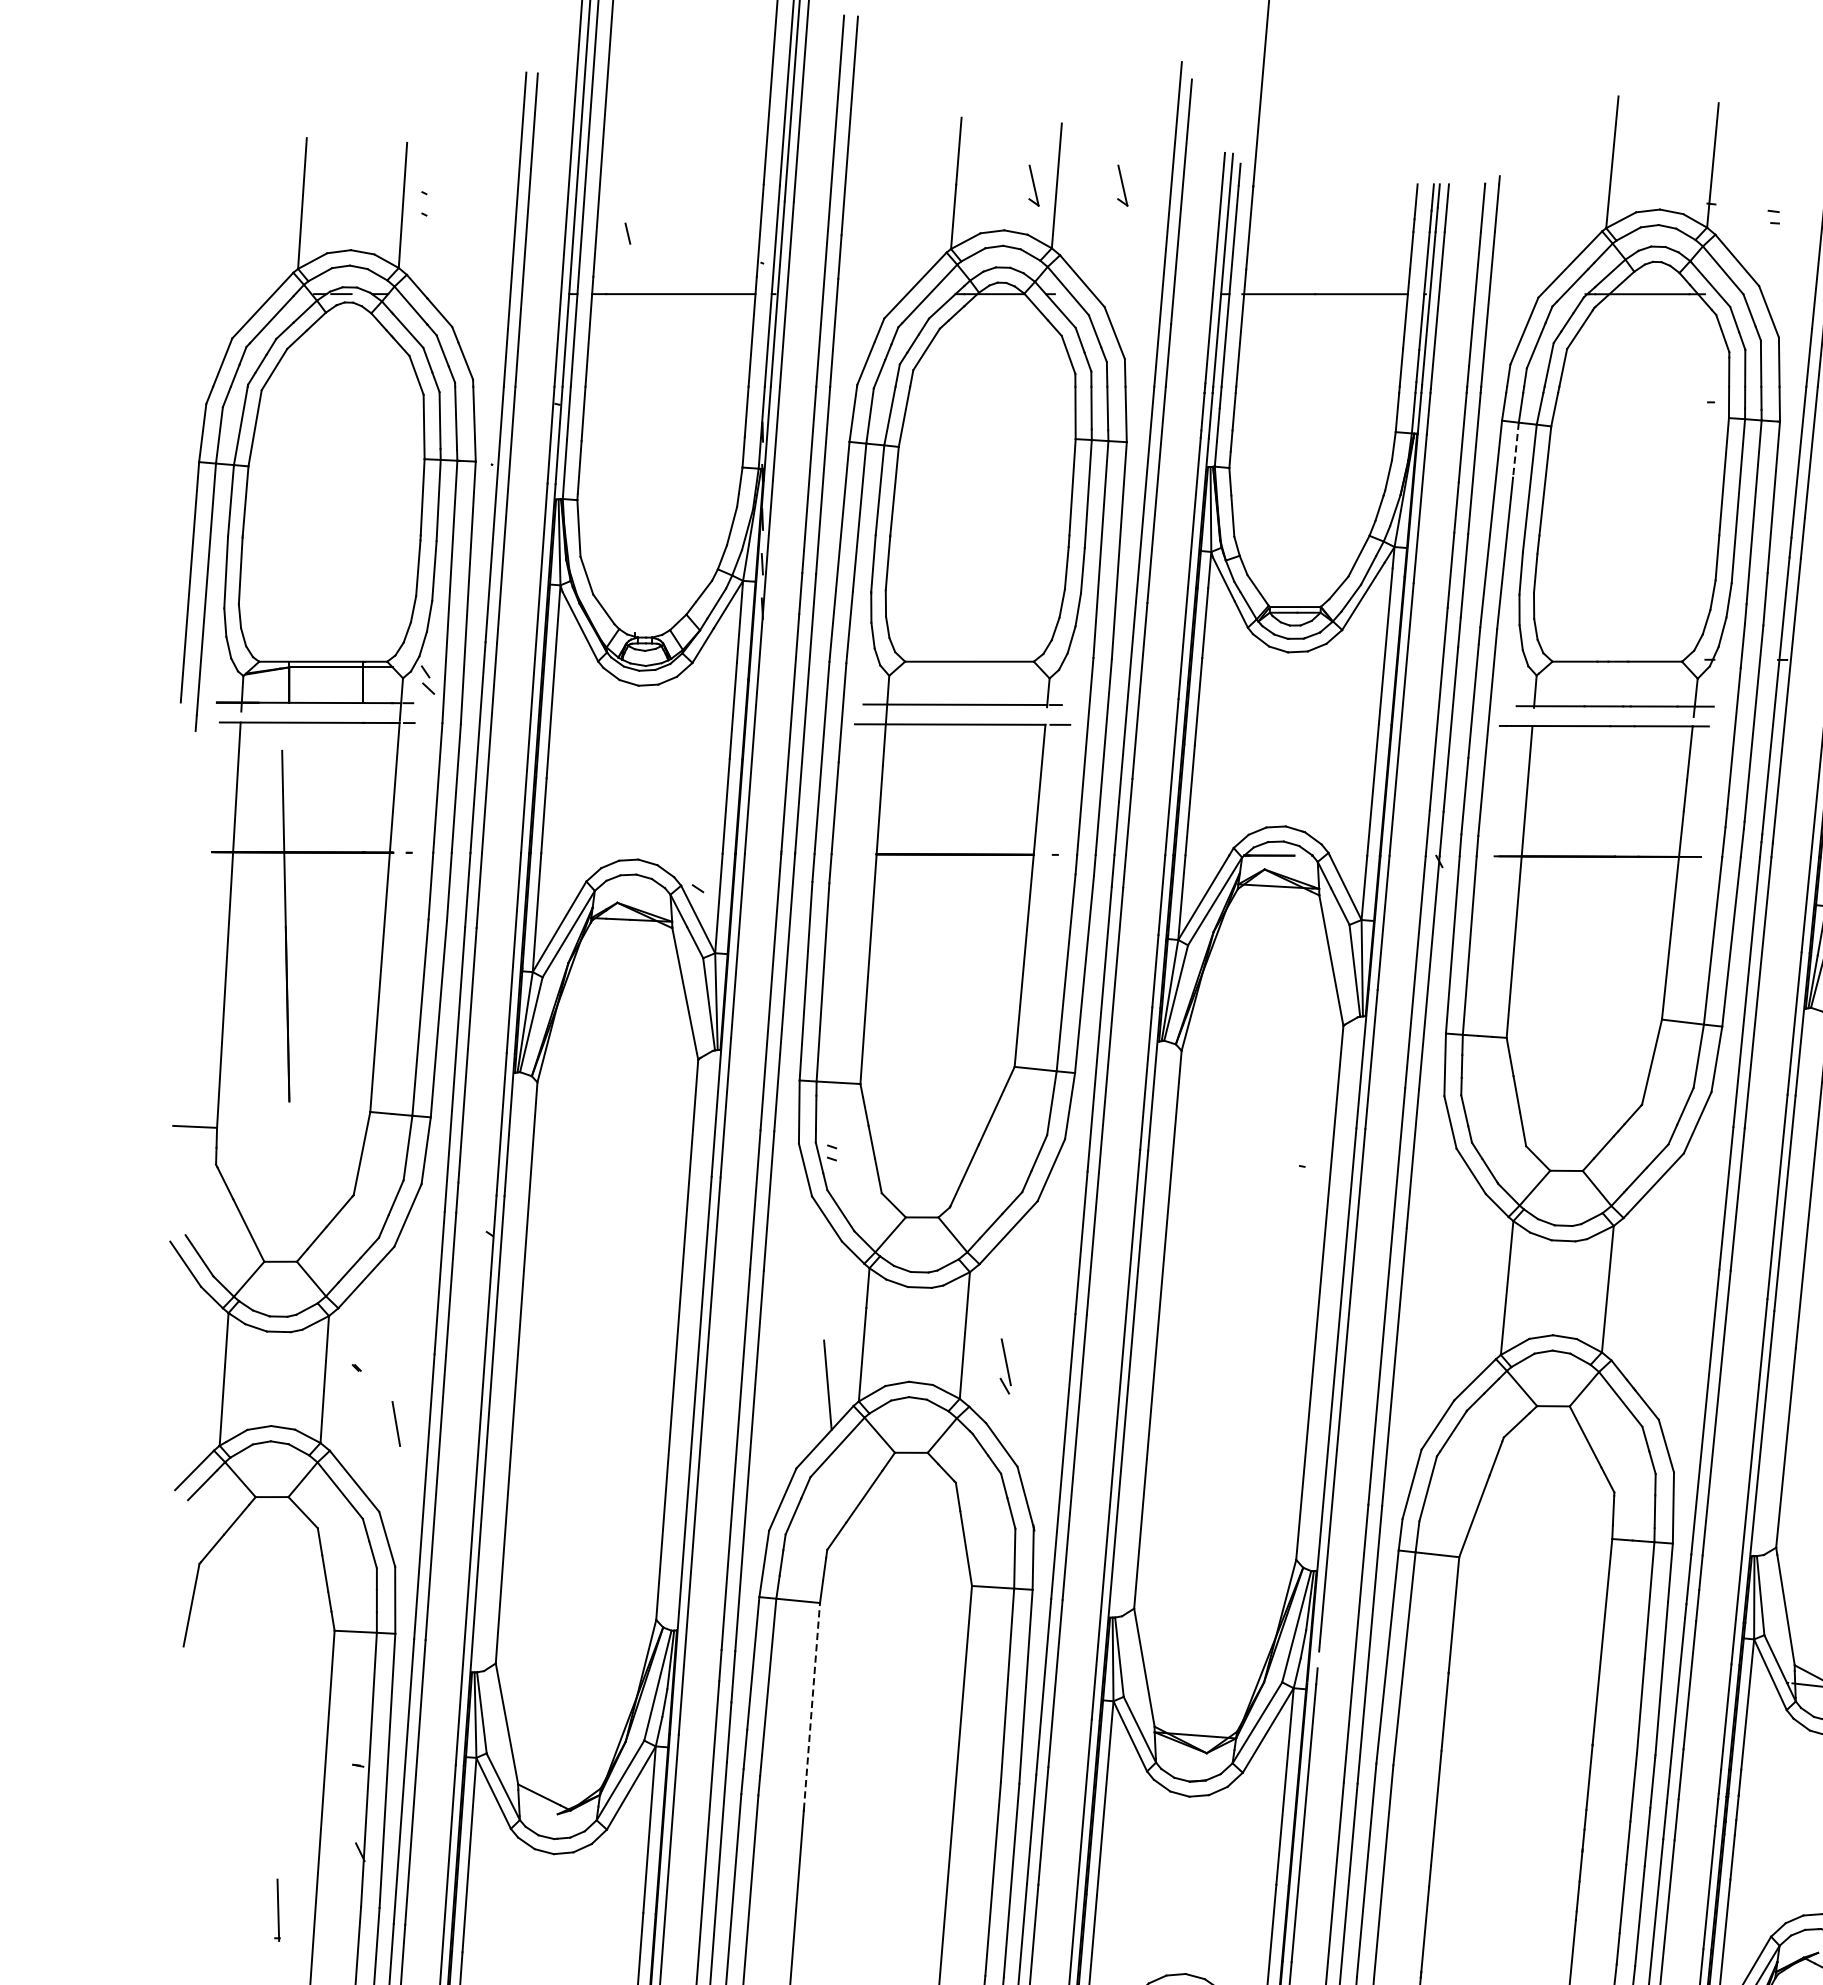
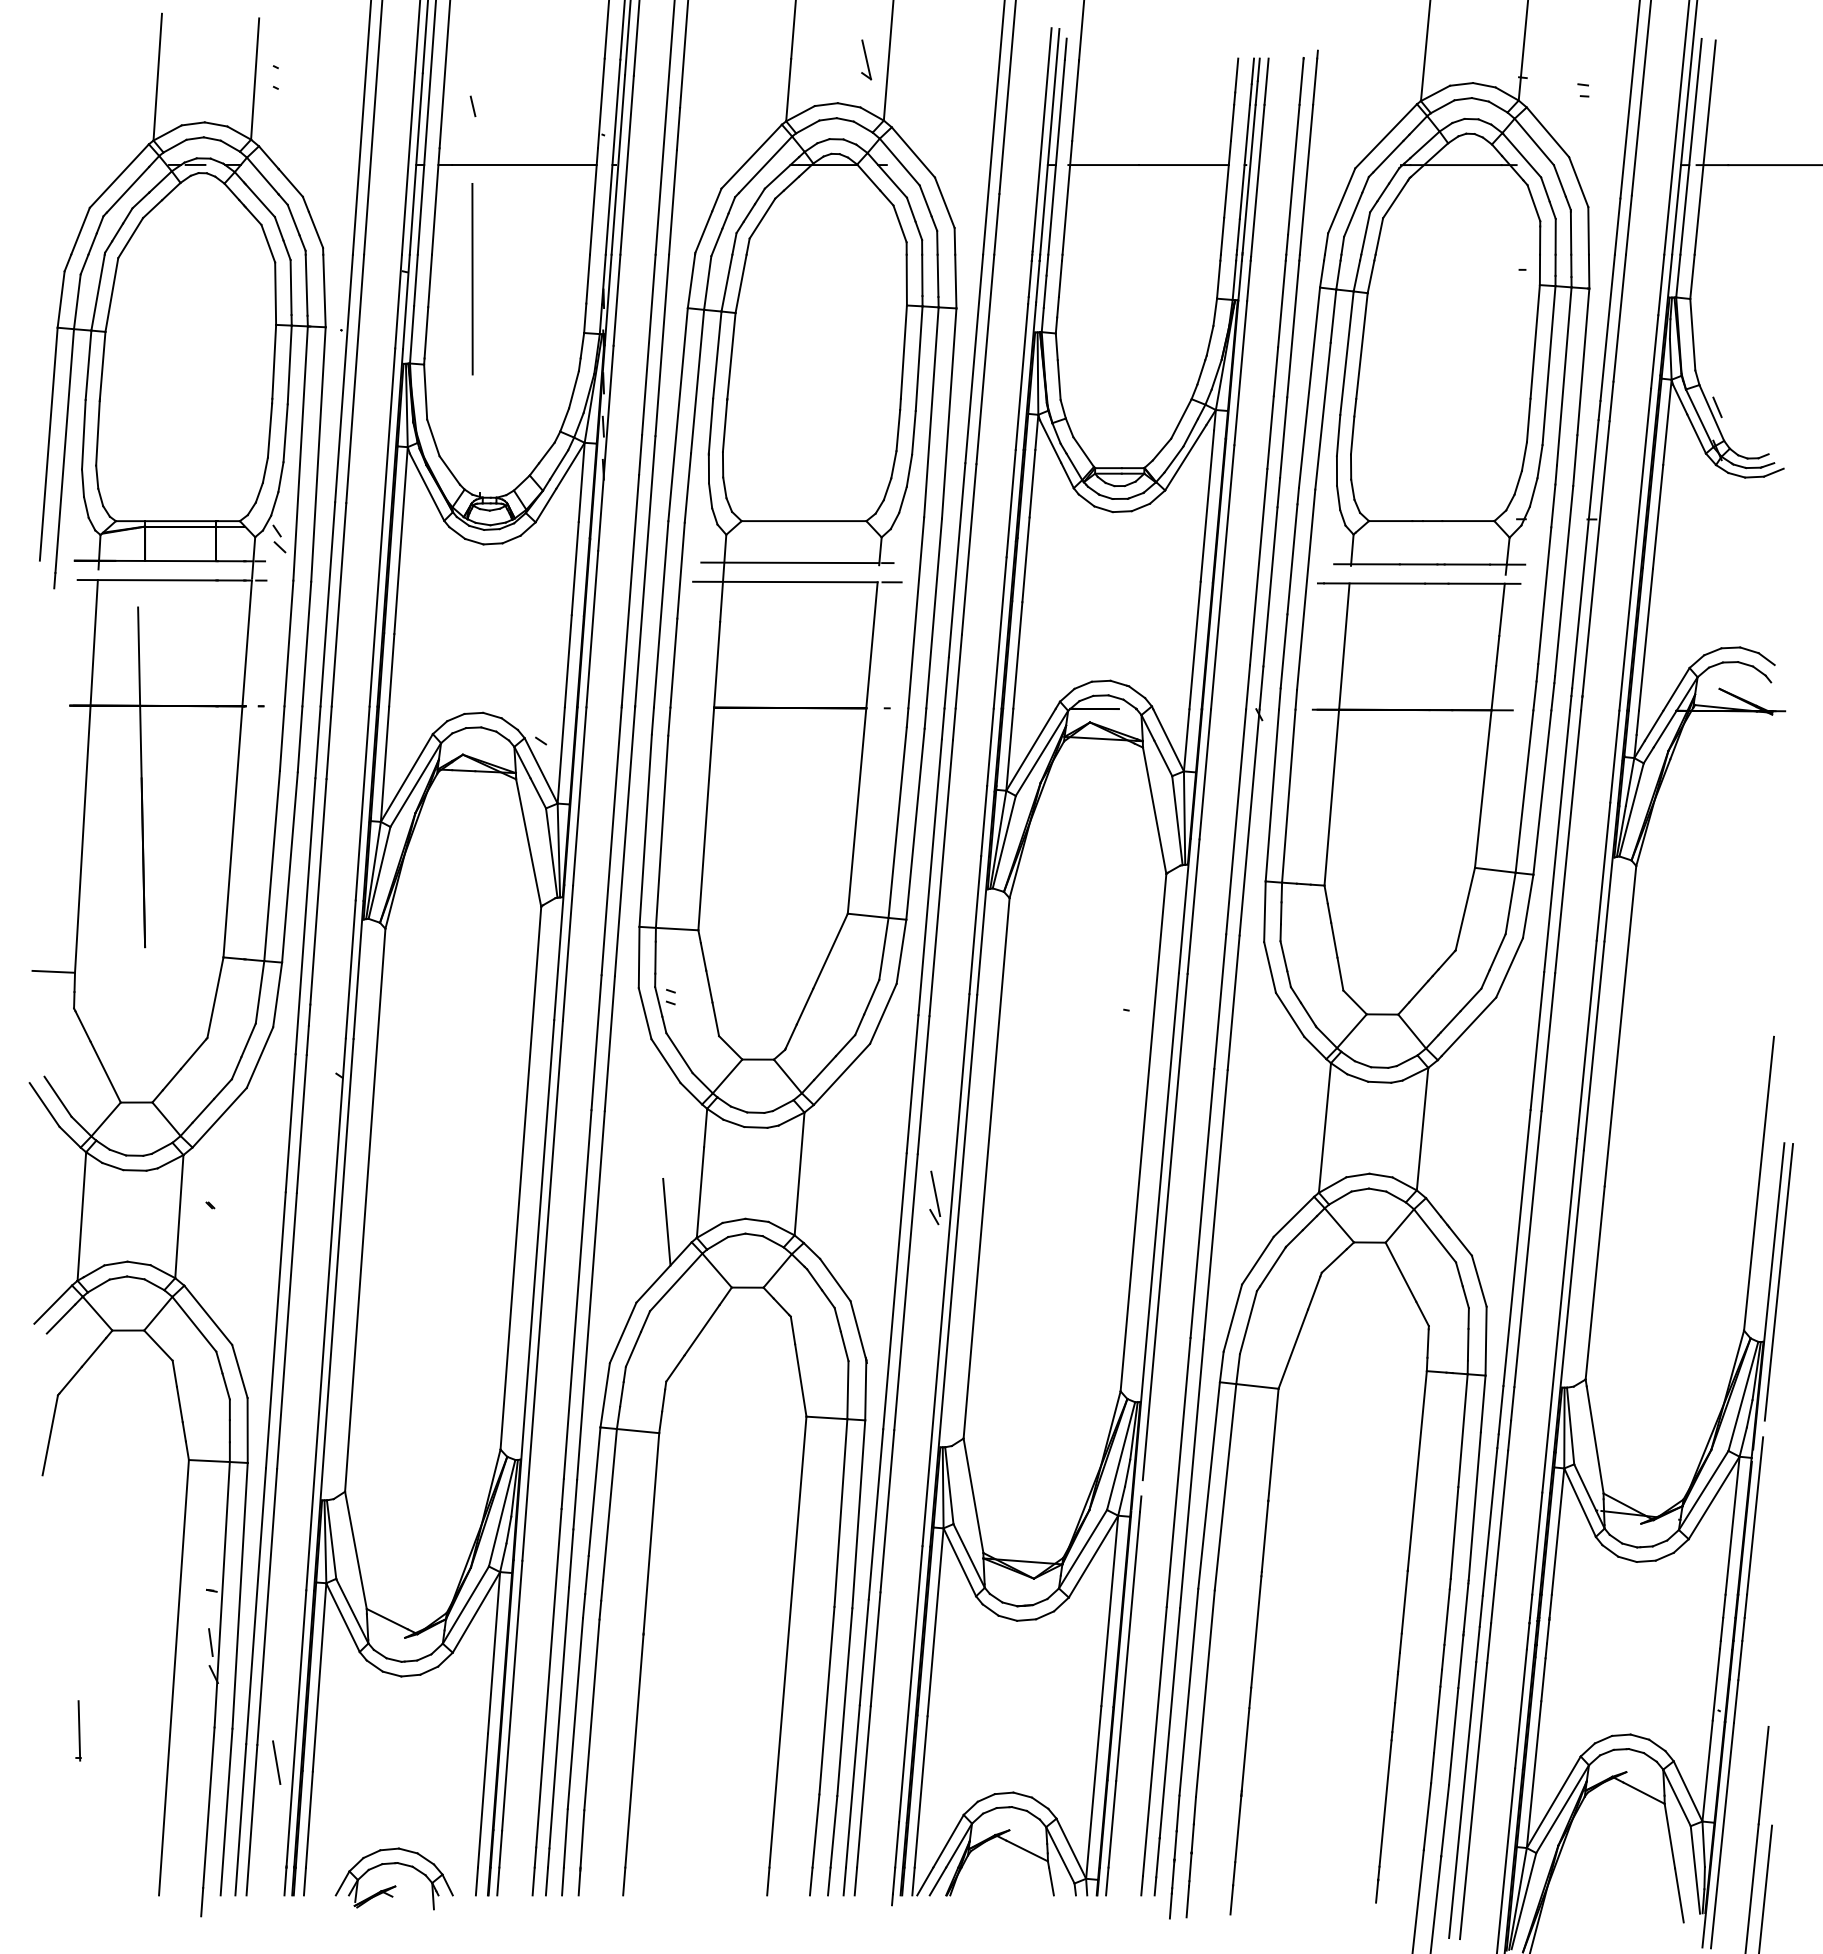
part: (1122, 185) -> (952, 59), removed
line: (627, 411) -> (472, 278), added
line: (1515, 450) -> (1333, 316), dashed -> solid
part: (1006, 1365) -> (935, 1197), moved
line: (396, 1423) -> (276, 1762), moved
line: (812, 1706) -> (651, 1533), dashed -> solid
line: (356, 1819) -> (210, 1642), added
part: (277, 1909) -> (78, 1730), moved

